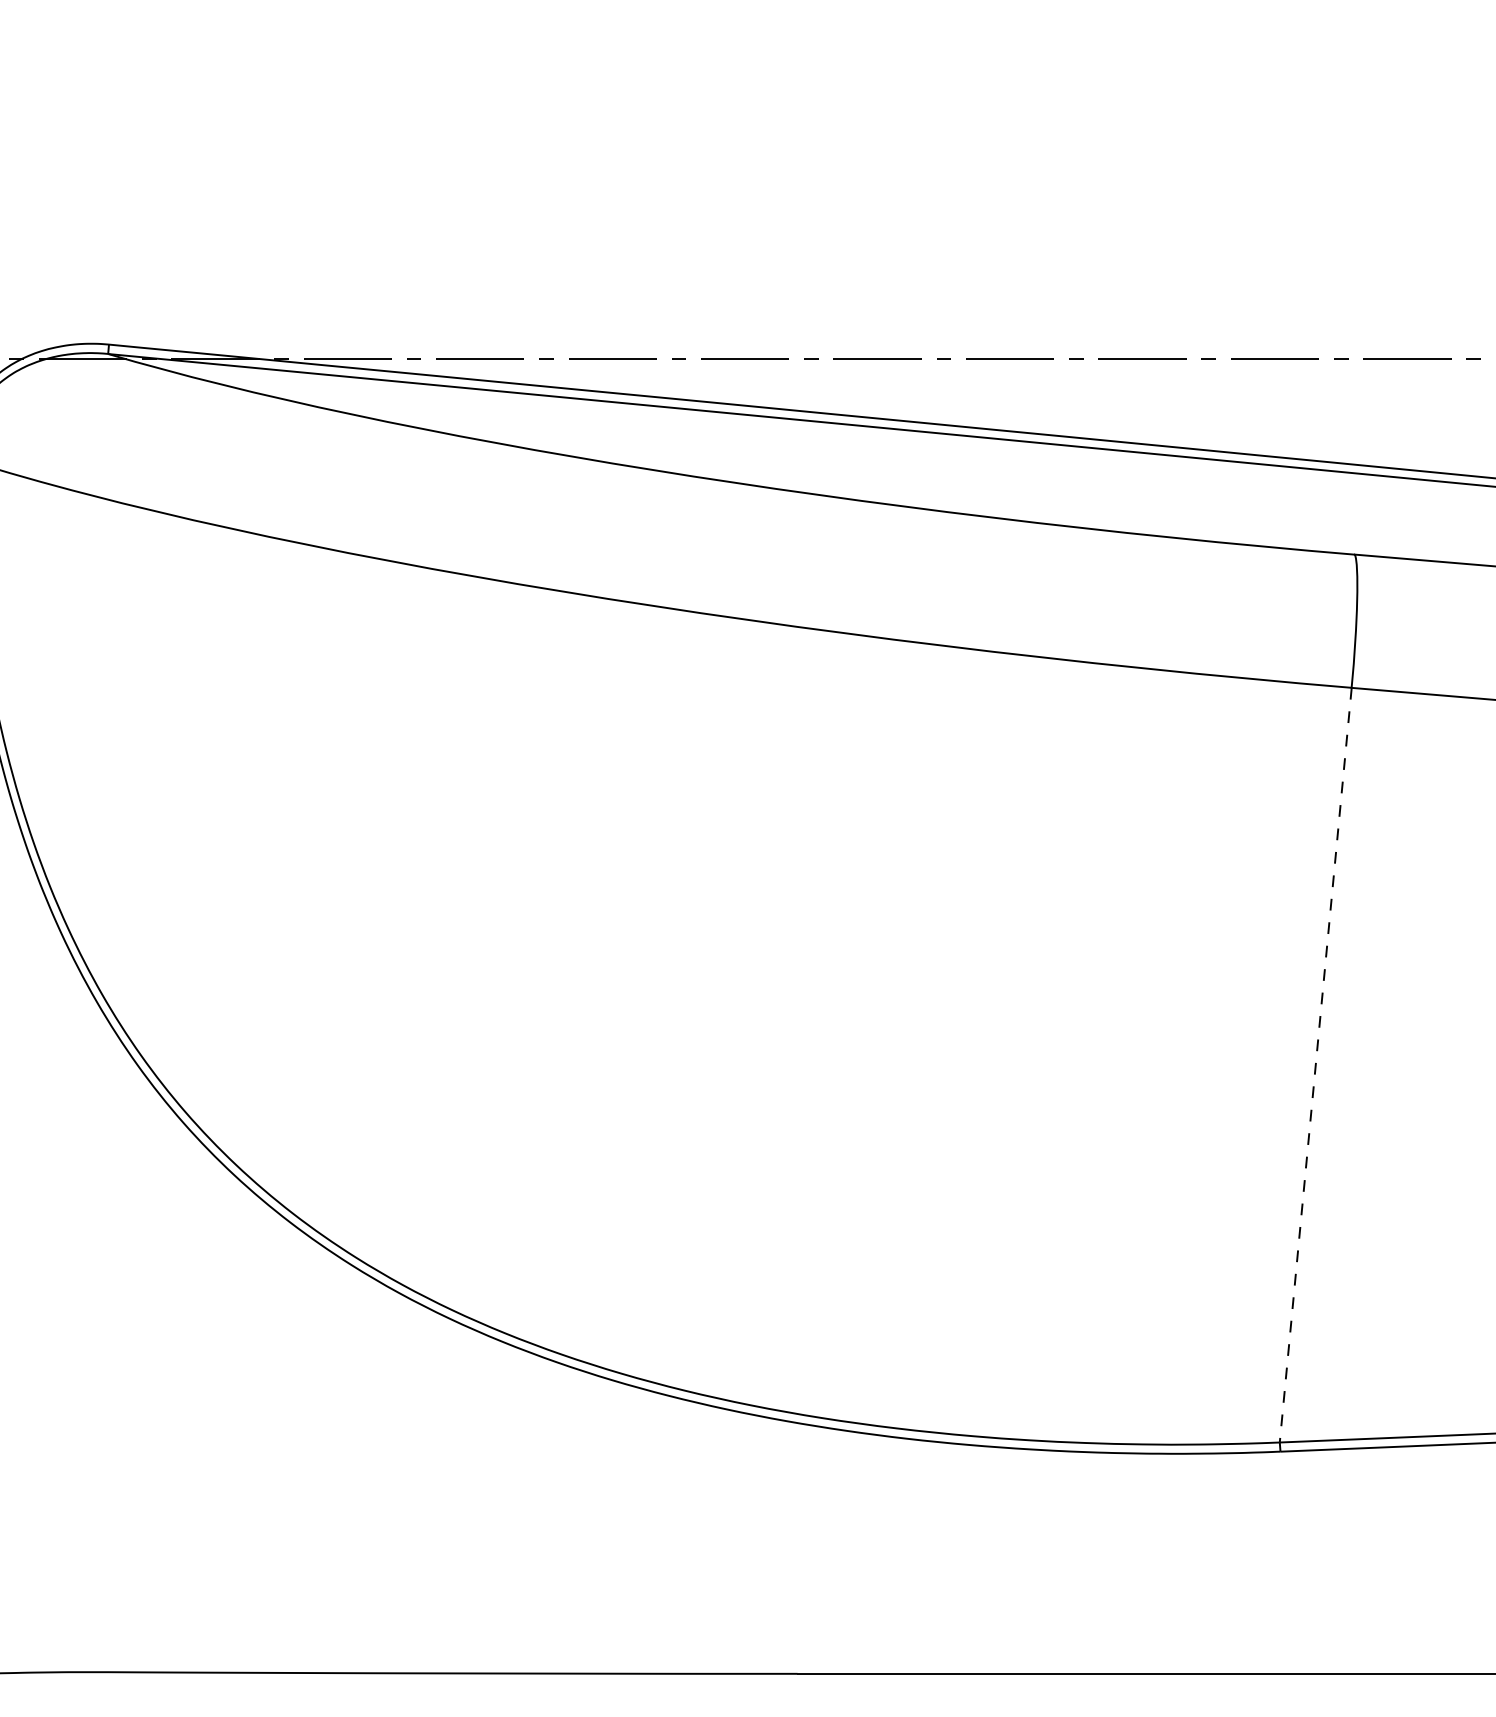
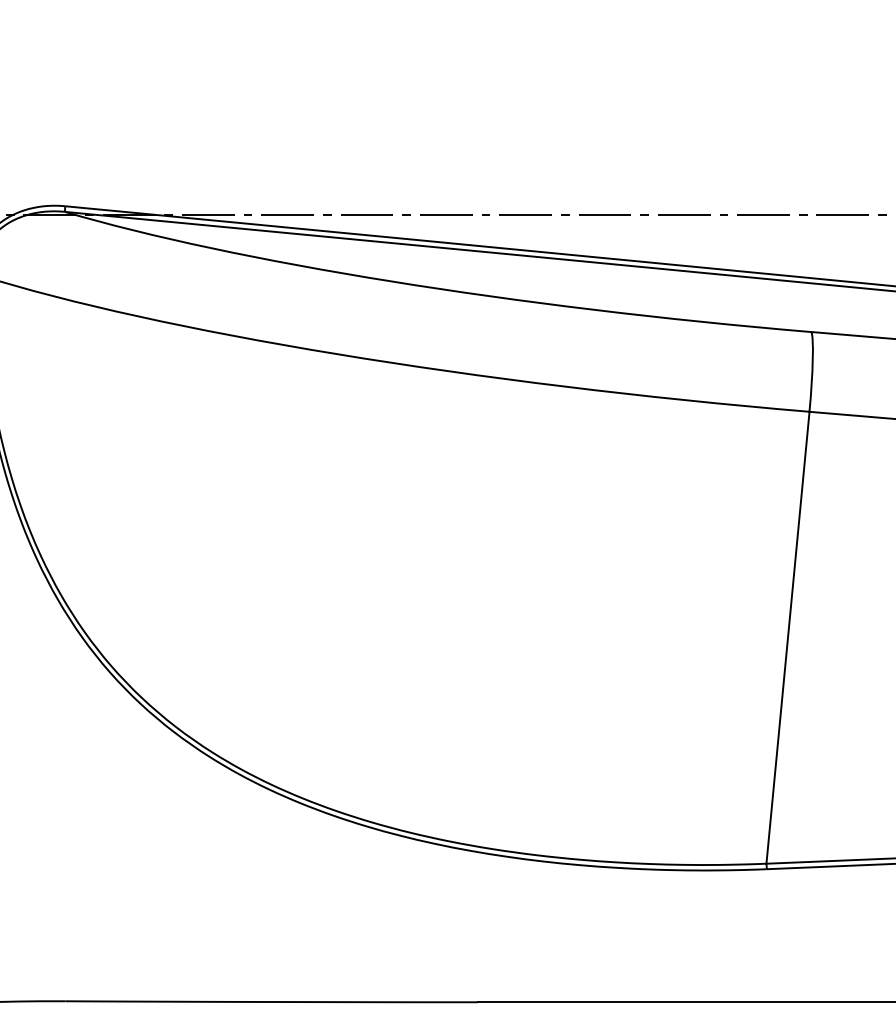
line: (1314, 1064) -> (787, 637), dashed -> solid

